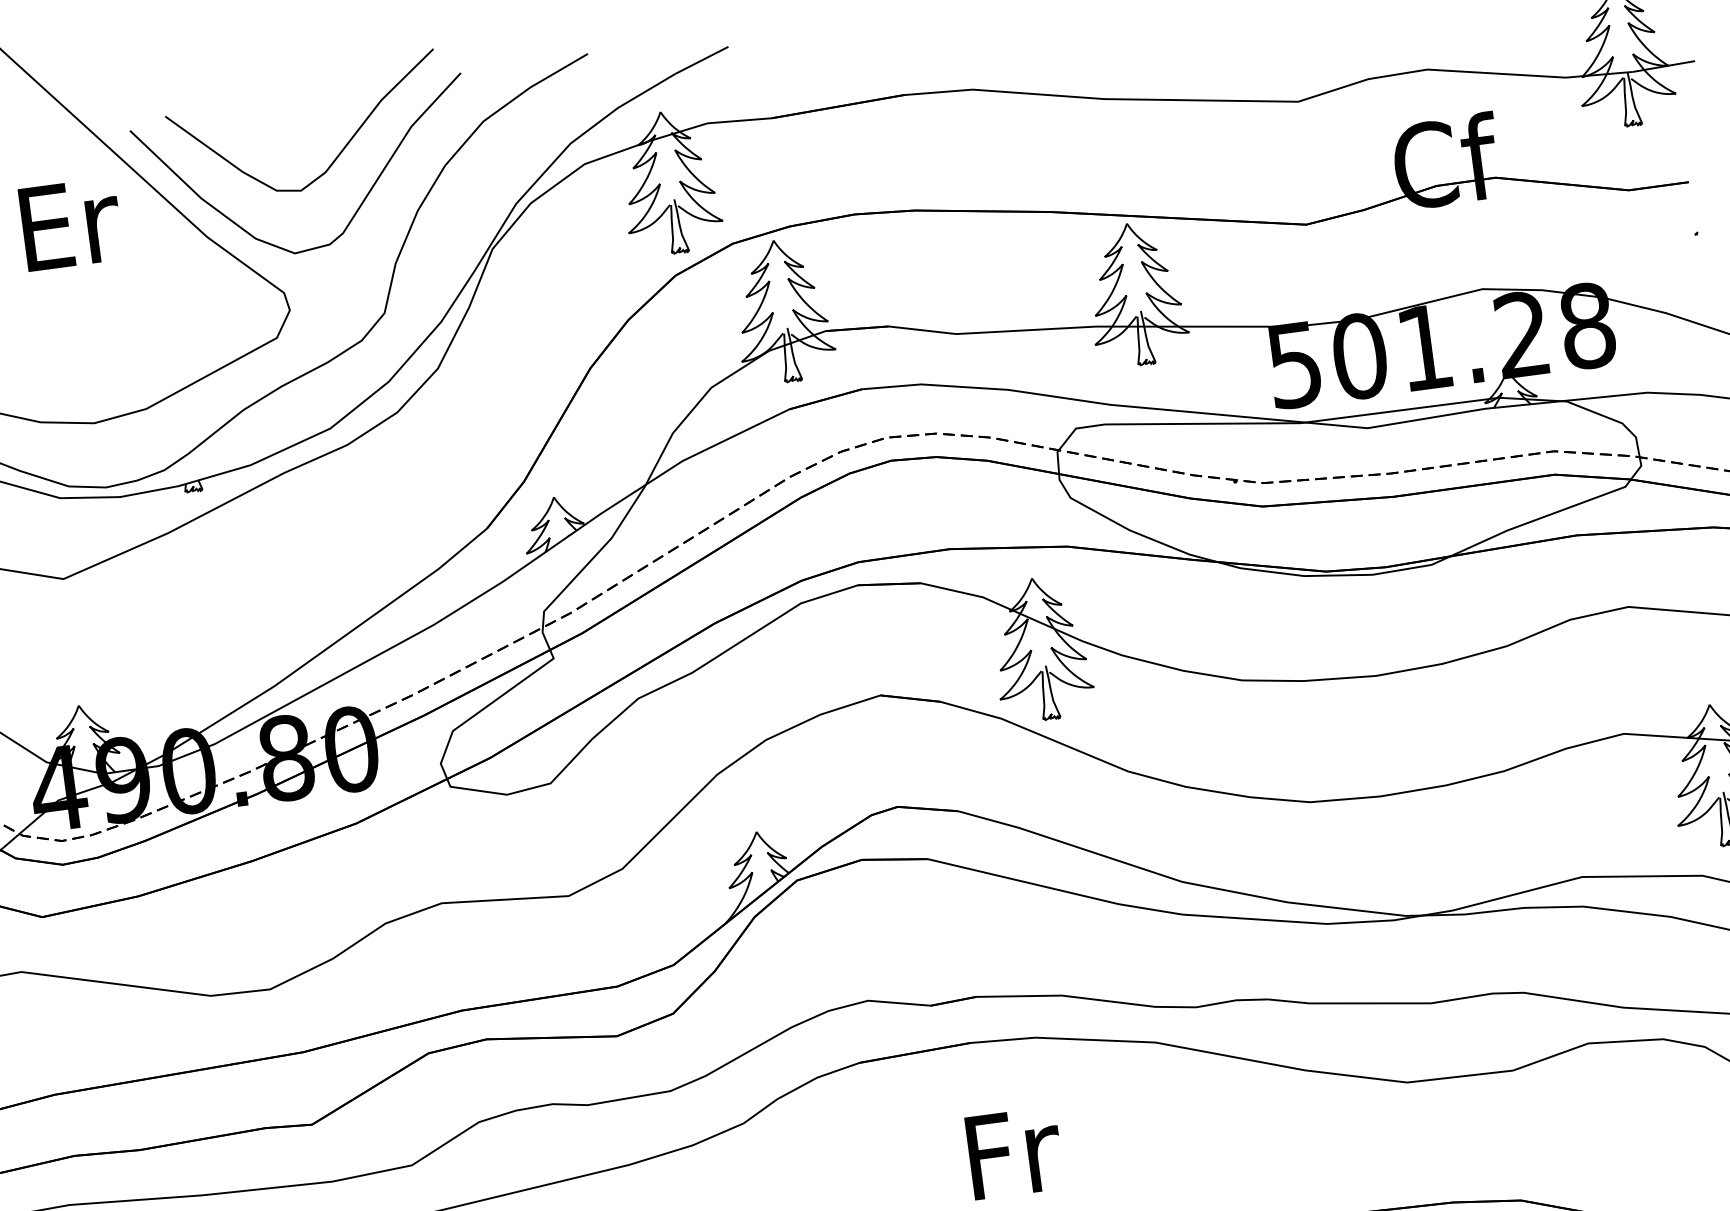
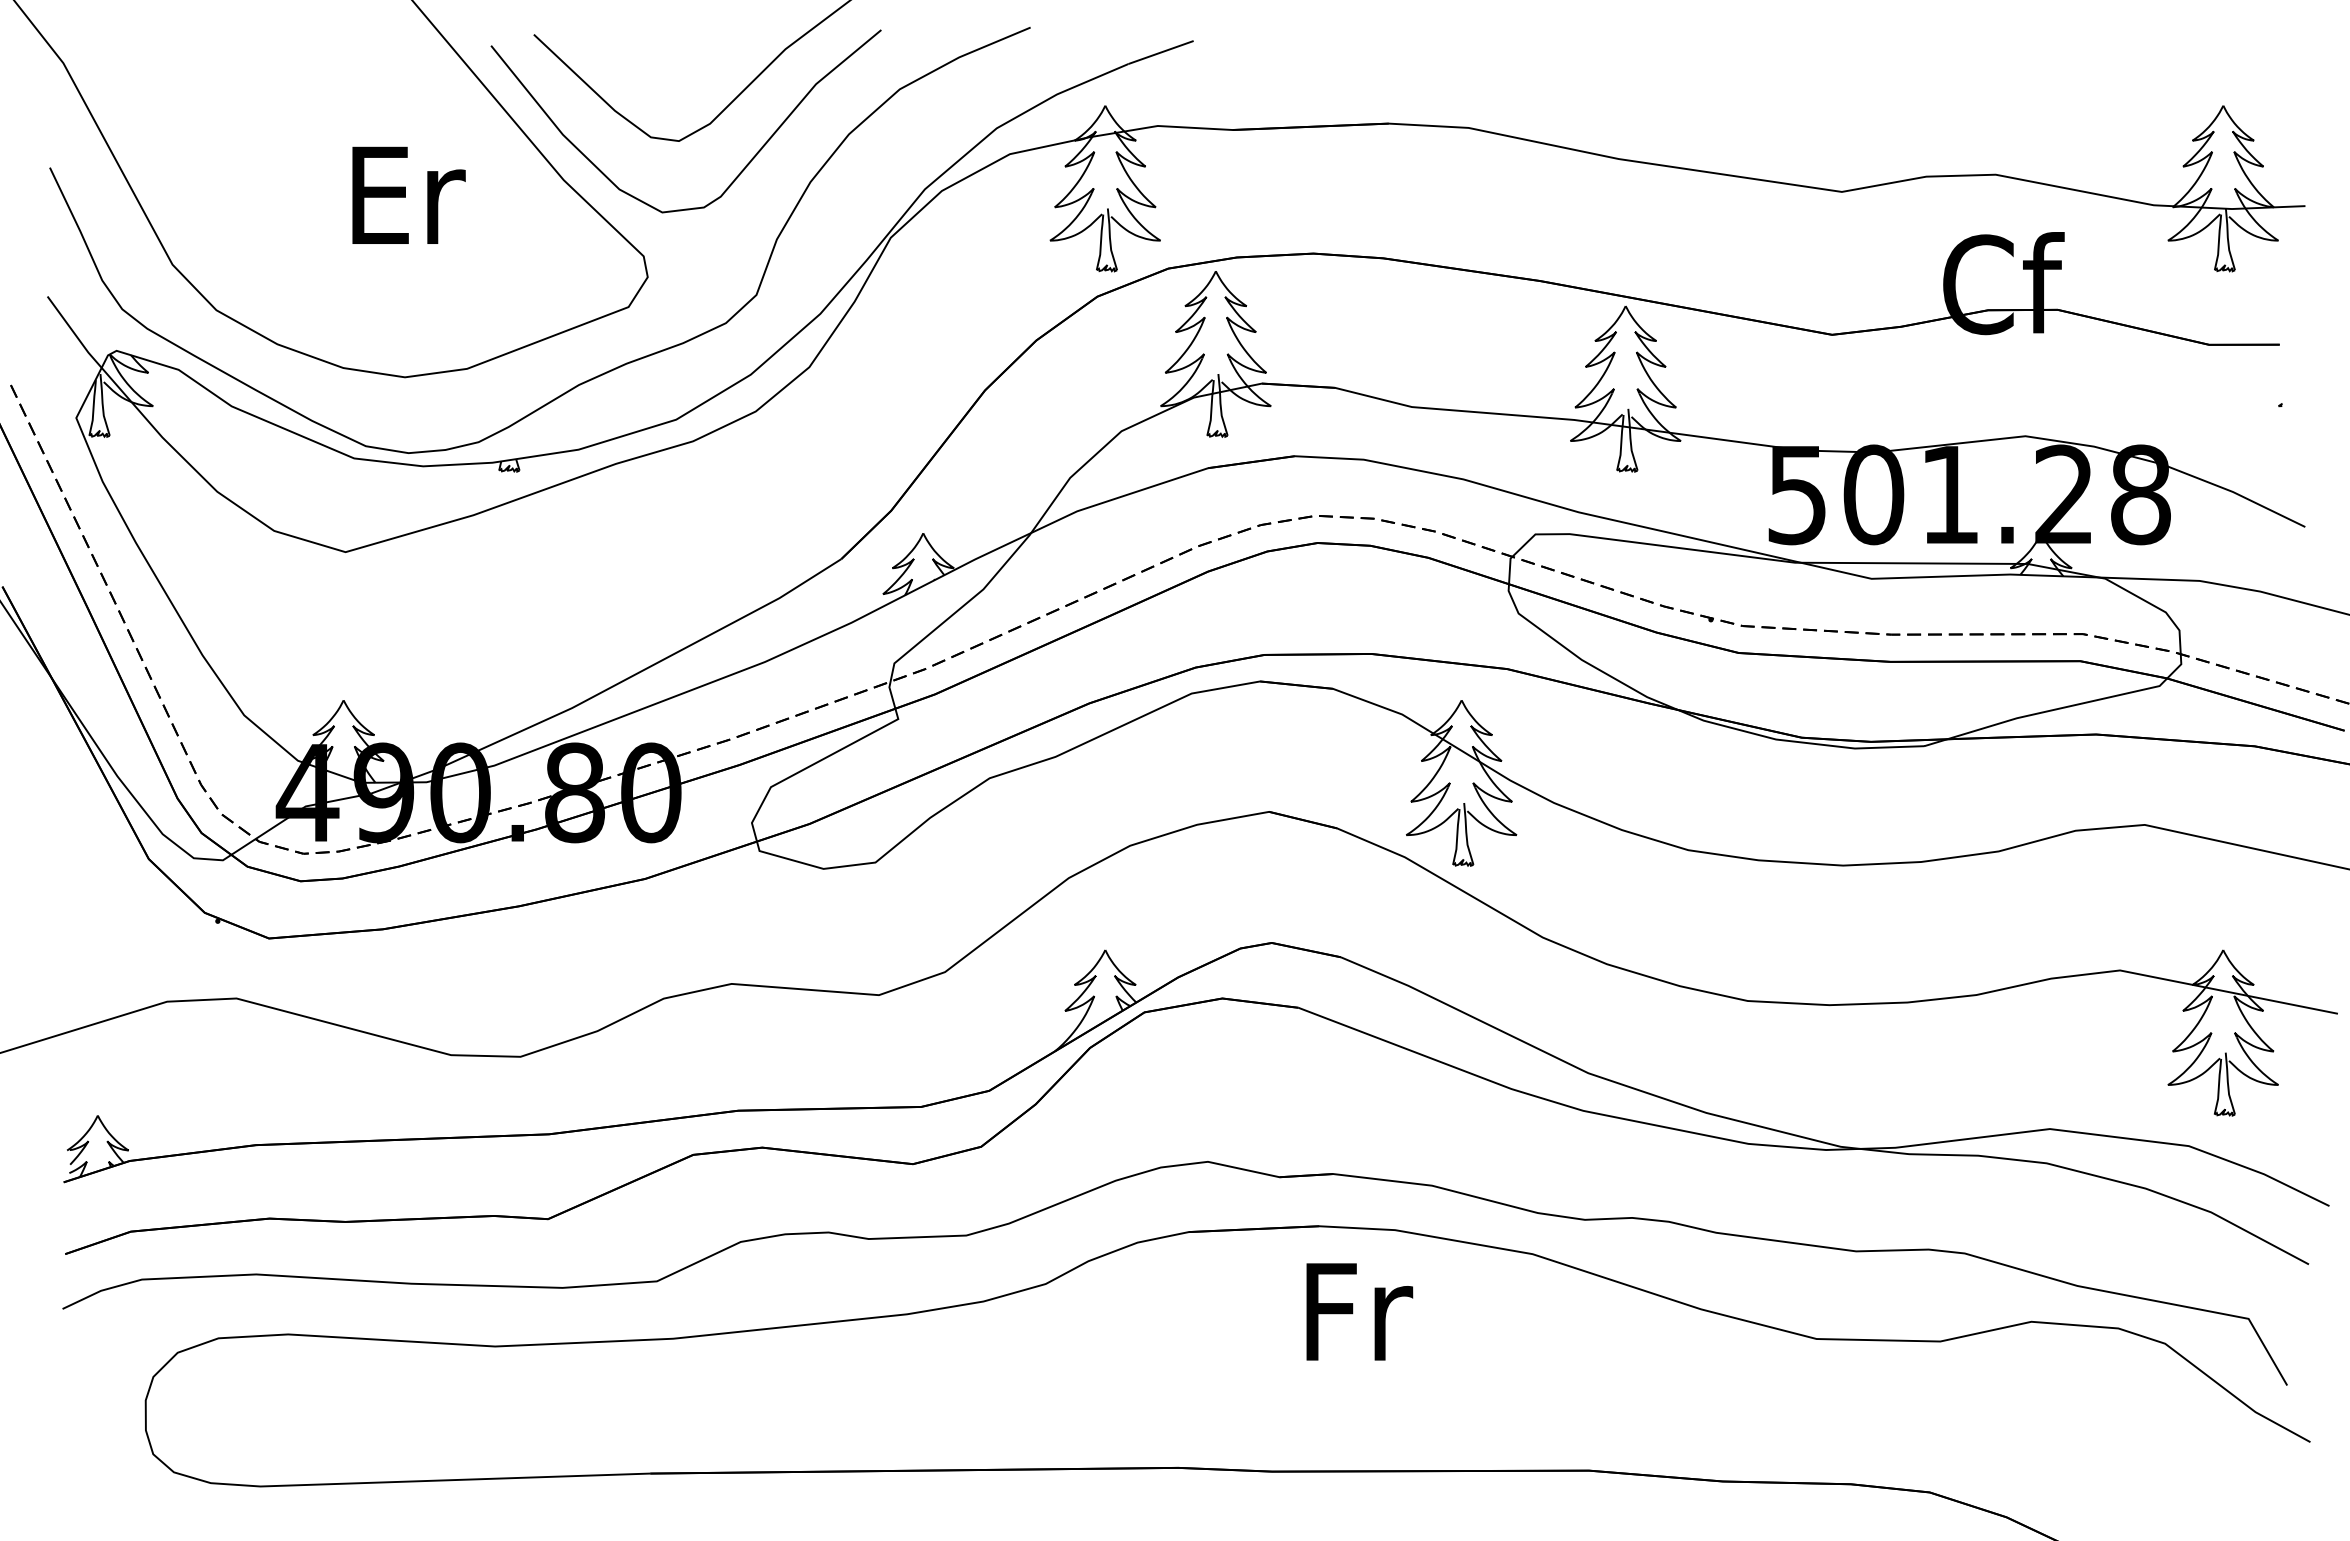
text: (70, 223) -> (408, 194), moved
text: (1014, 1152) -> (1359, 1311), moved

